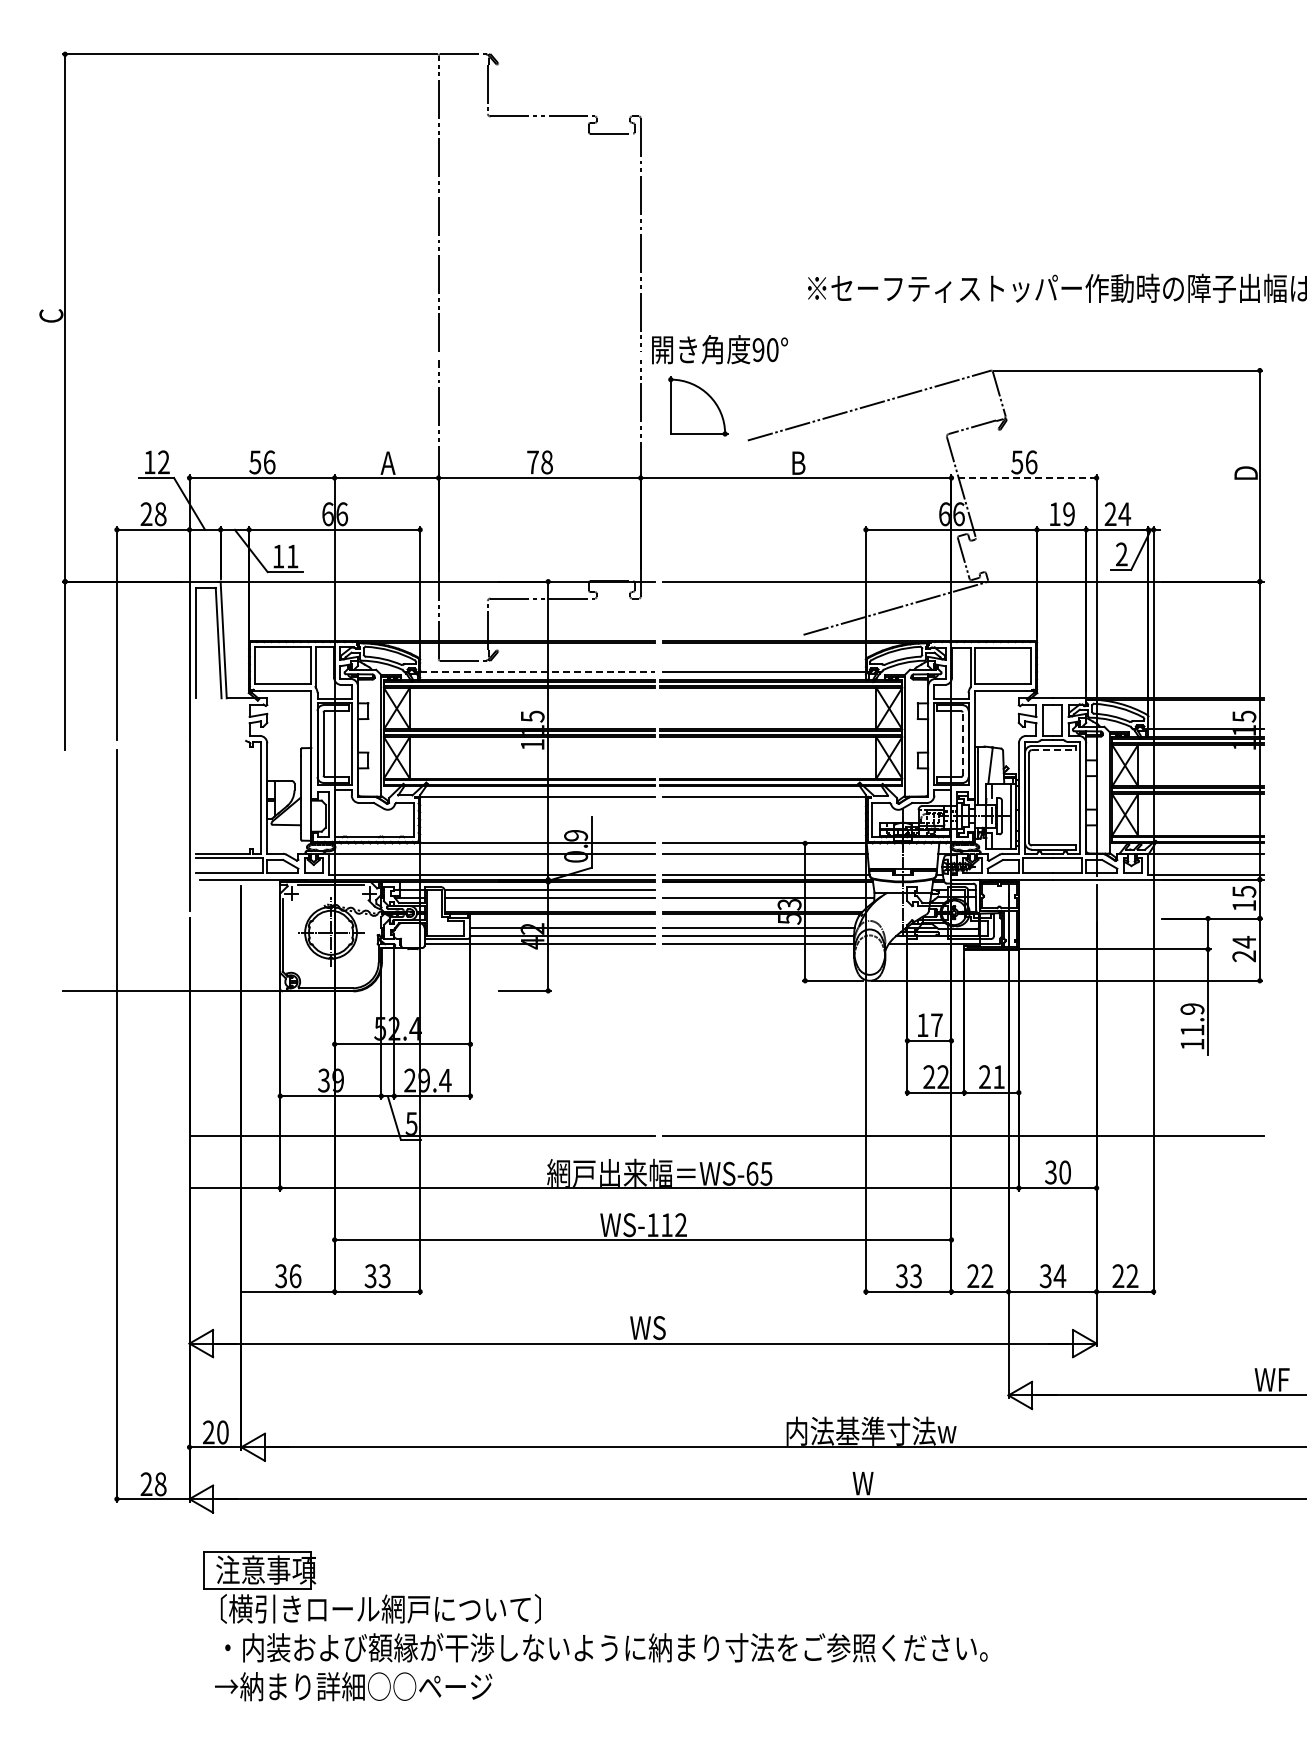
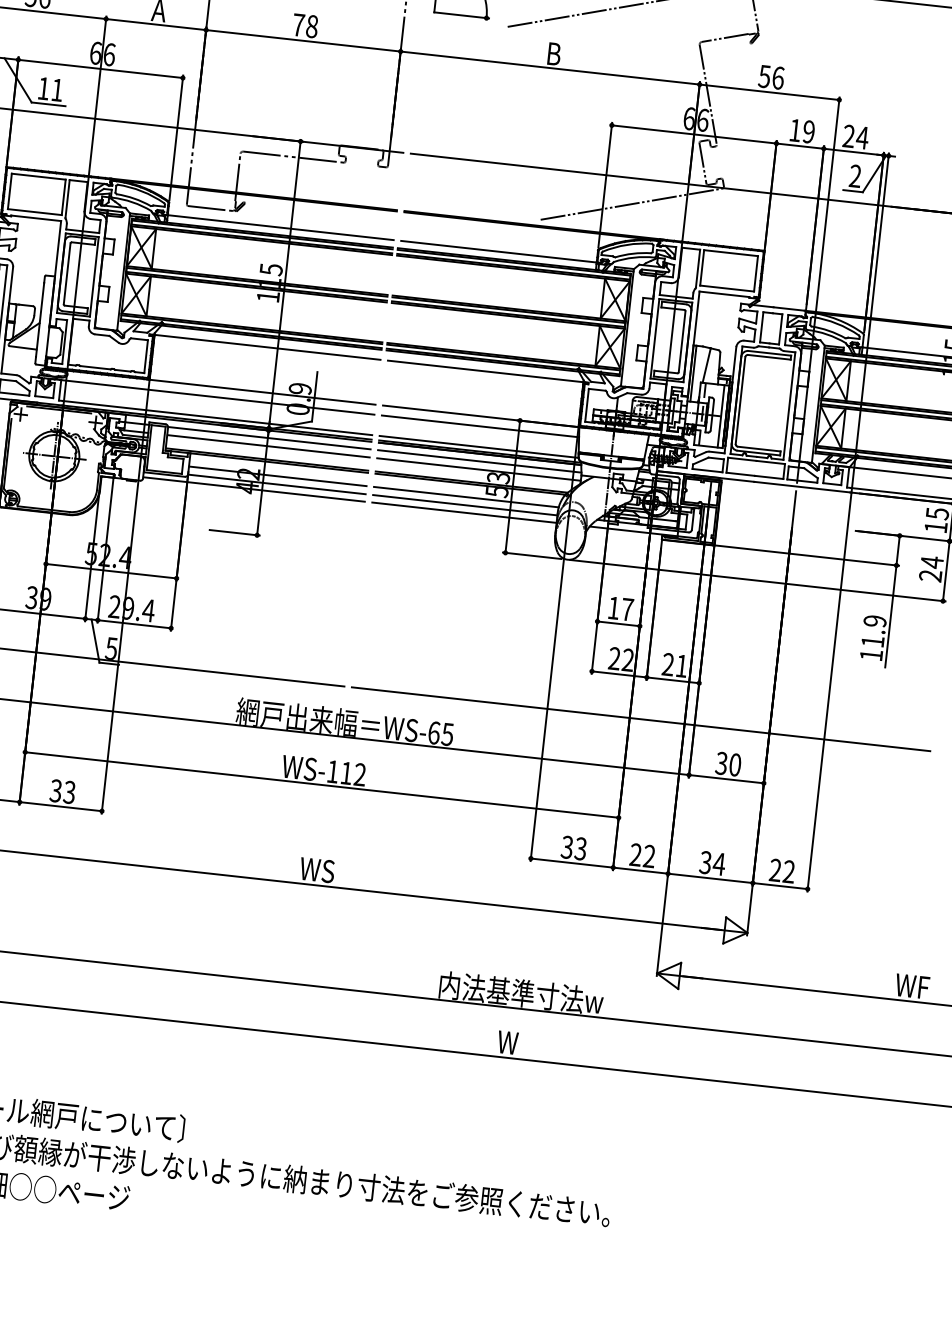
line: (1024, 478) -> (769, 92), dashed -> solid
line: (538, 672) -> (281, 227), dashed -> solid
line: (962, 744) -> (681, 342), dashed -> solid
line: (1054, 750) -> (769, 357), dashed -> solid
line: (768, 889) -> (479, 461), added

